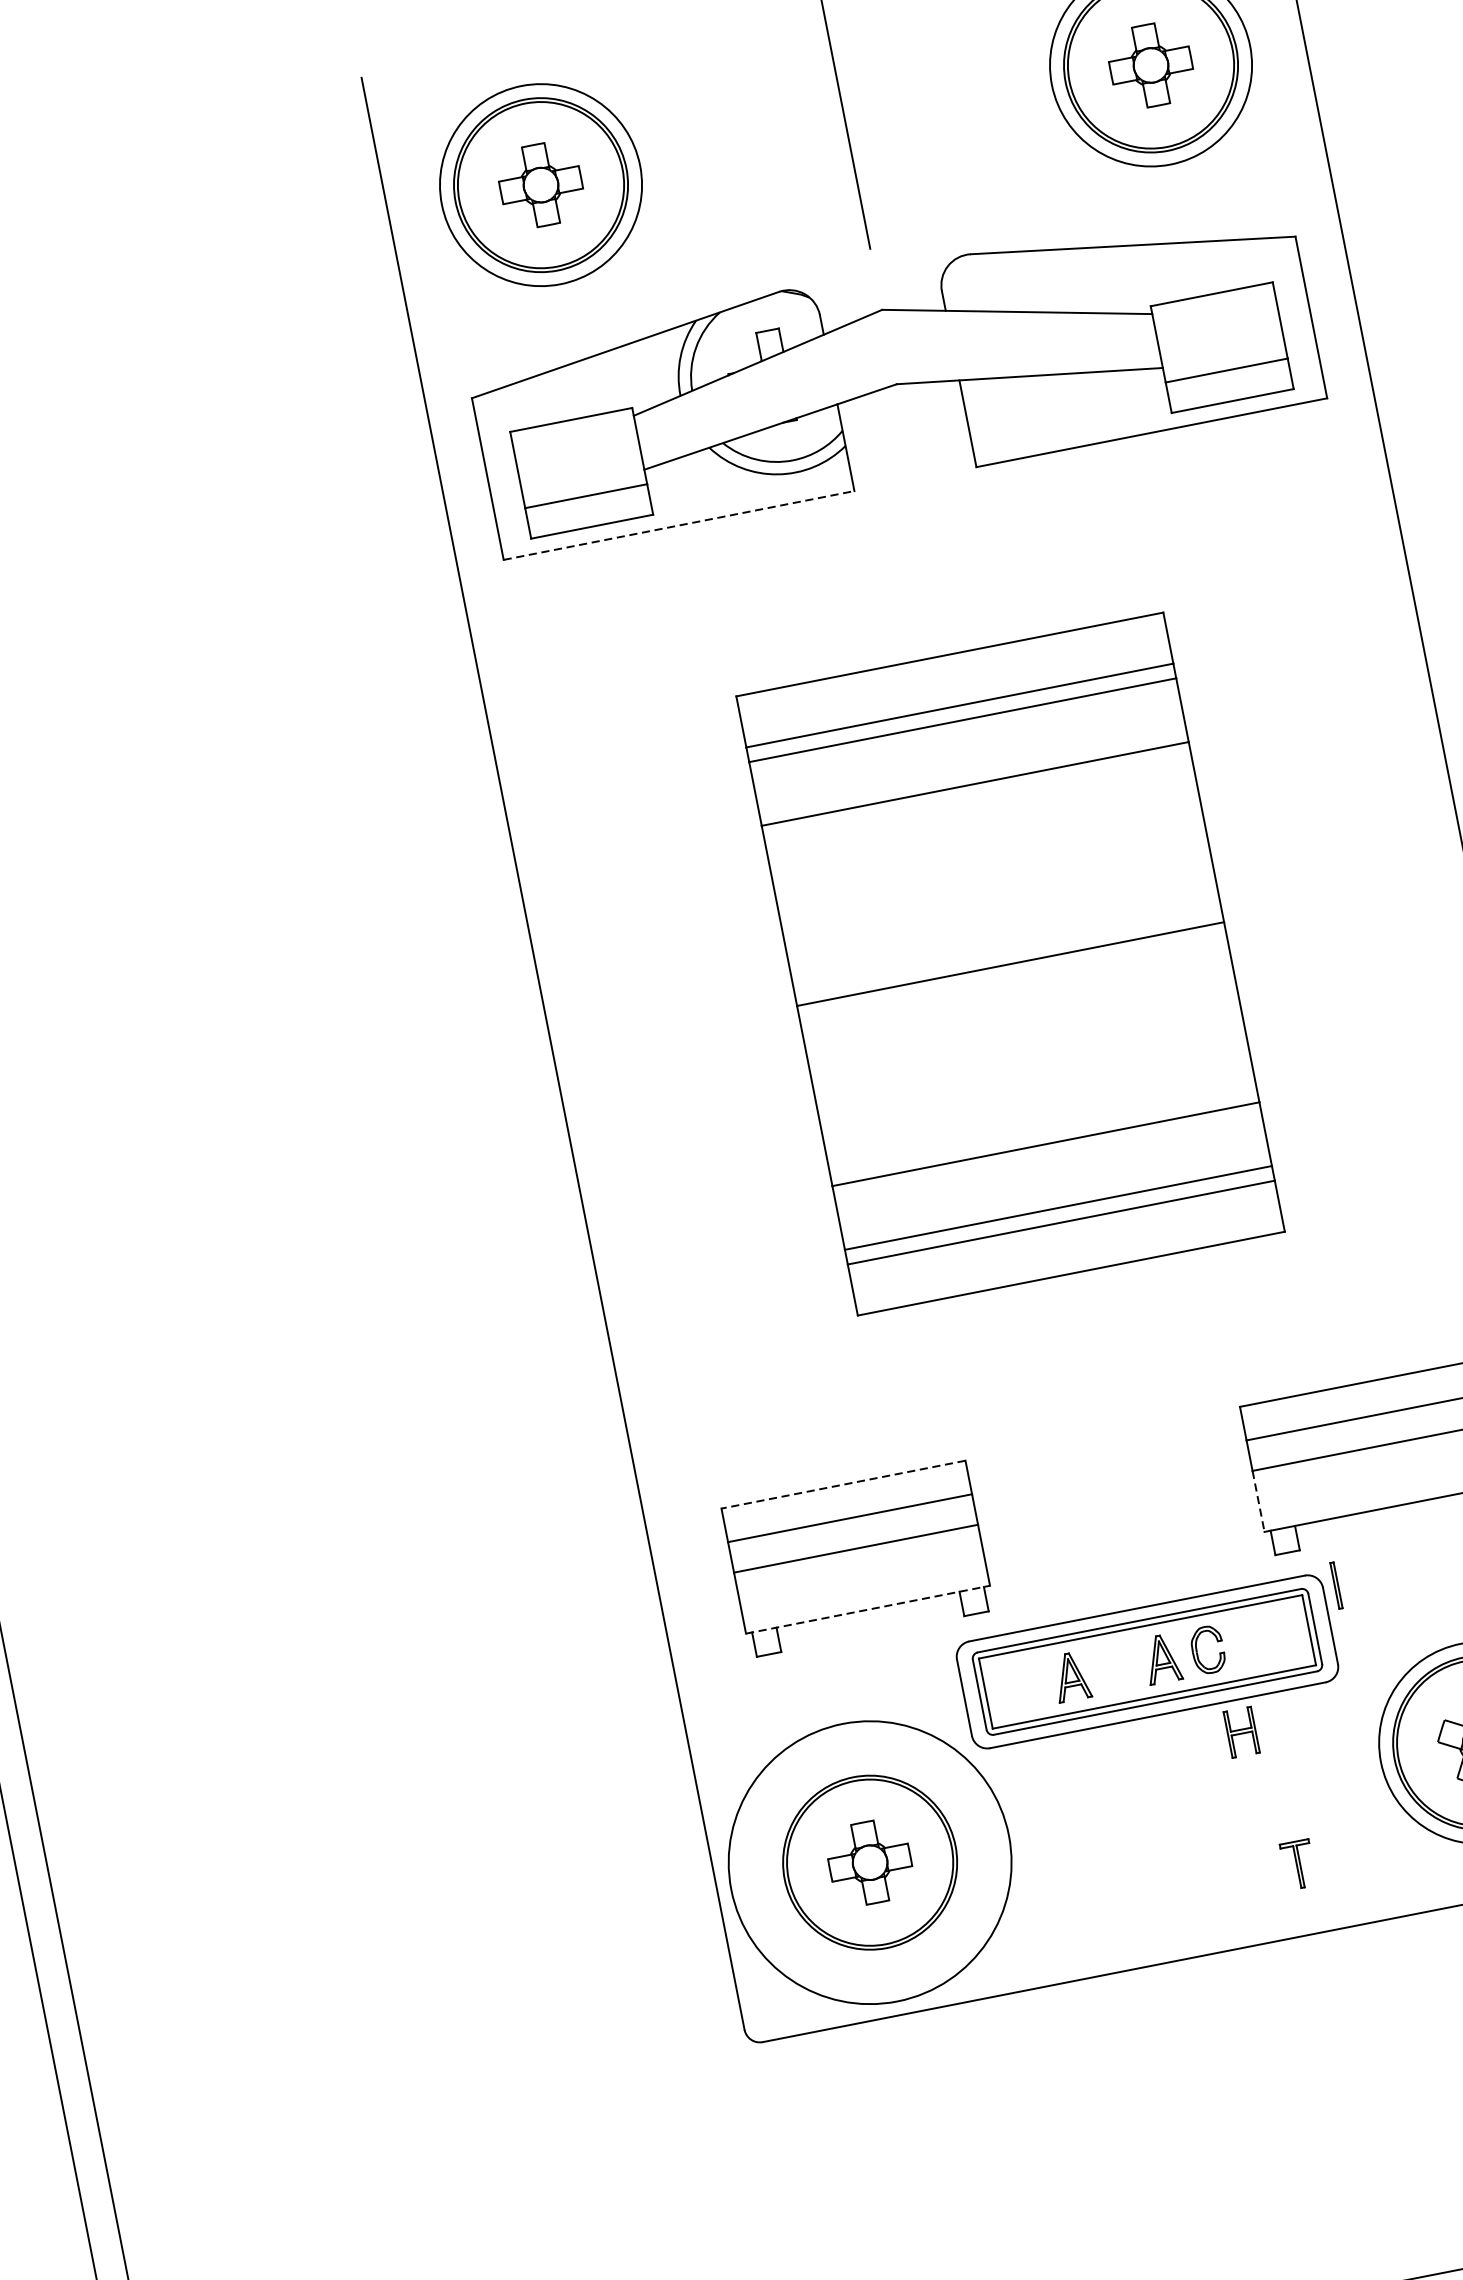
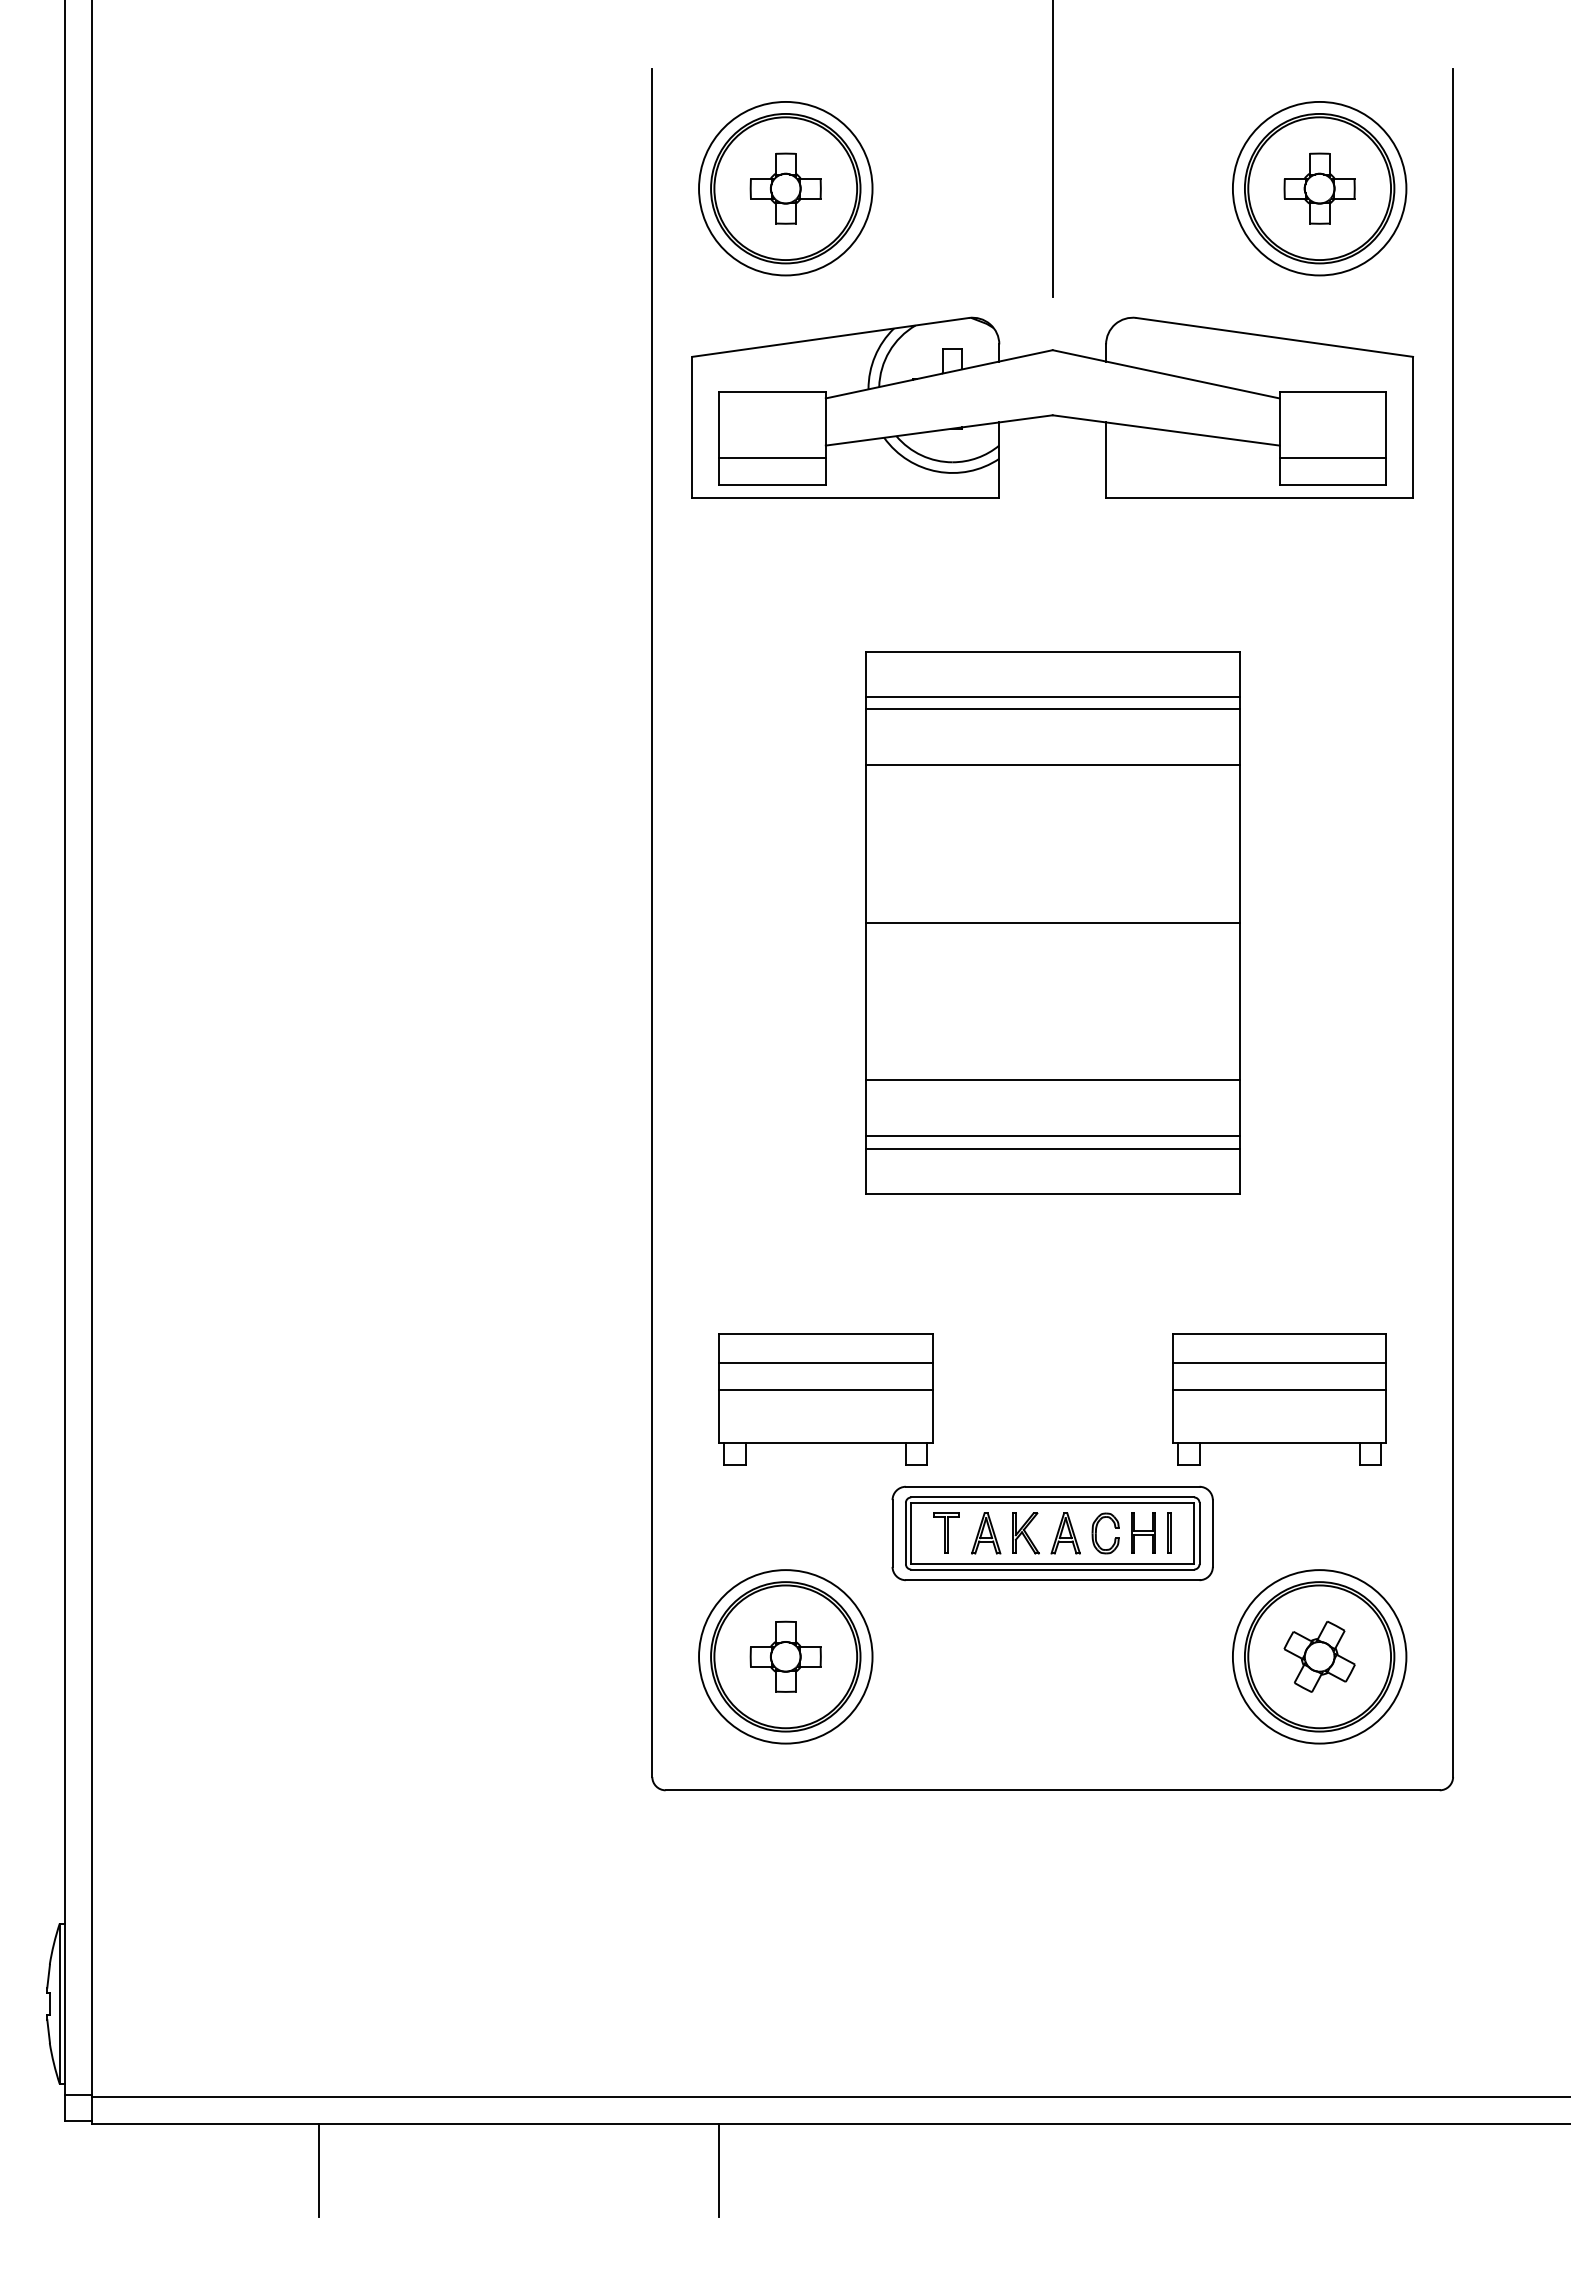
line: (679, 525) -> (846, 498), dashed -> solid
line: (843, 1484) -> (825, 1333), dashed -> solid
line: (1258, 1501) -> (1172, 1416), dashed -> solid
line: (1335, 1584) -> (1168, 1532), moved
line: (867, 1610) -> (825, 1443), dashed -> solid
part: (1116, 1668) -> (1025, 1533), added
part: (1241, 1731) -> (1143, 1532), moved
circle: (869, 1862) -> (785, 1656), size x0.71
part: (1298, 1863) -> (946, 1532), moved

